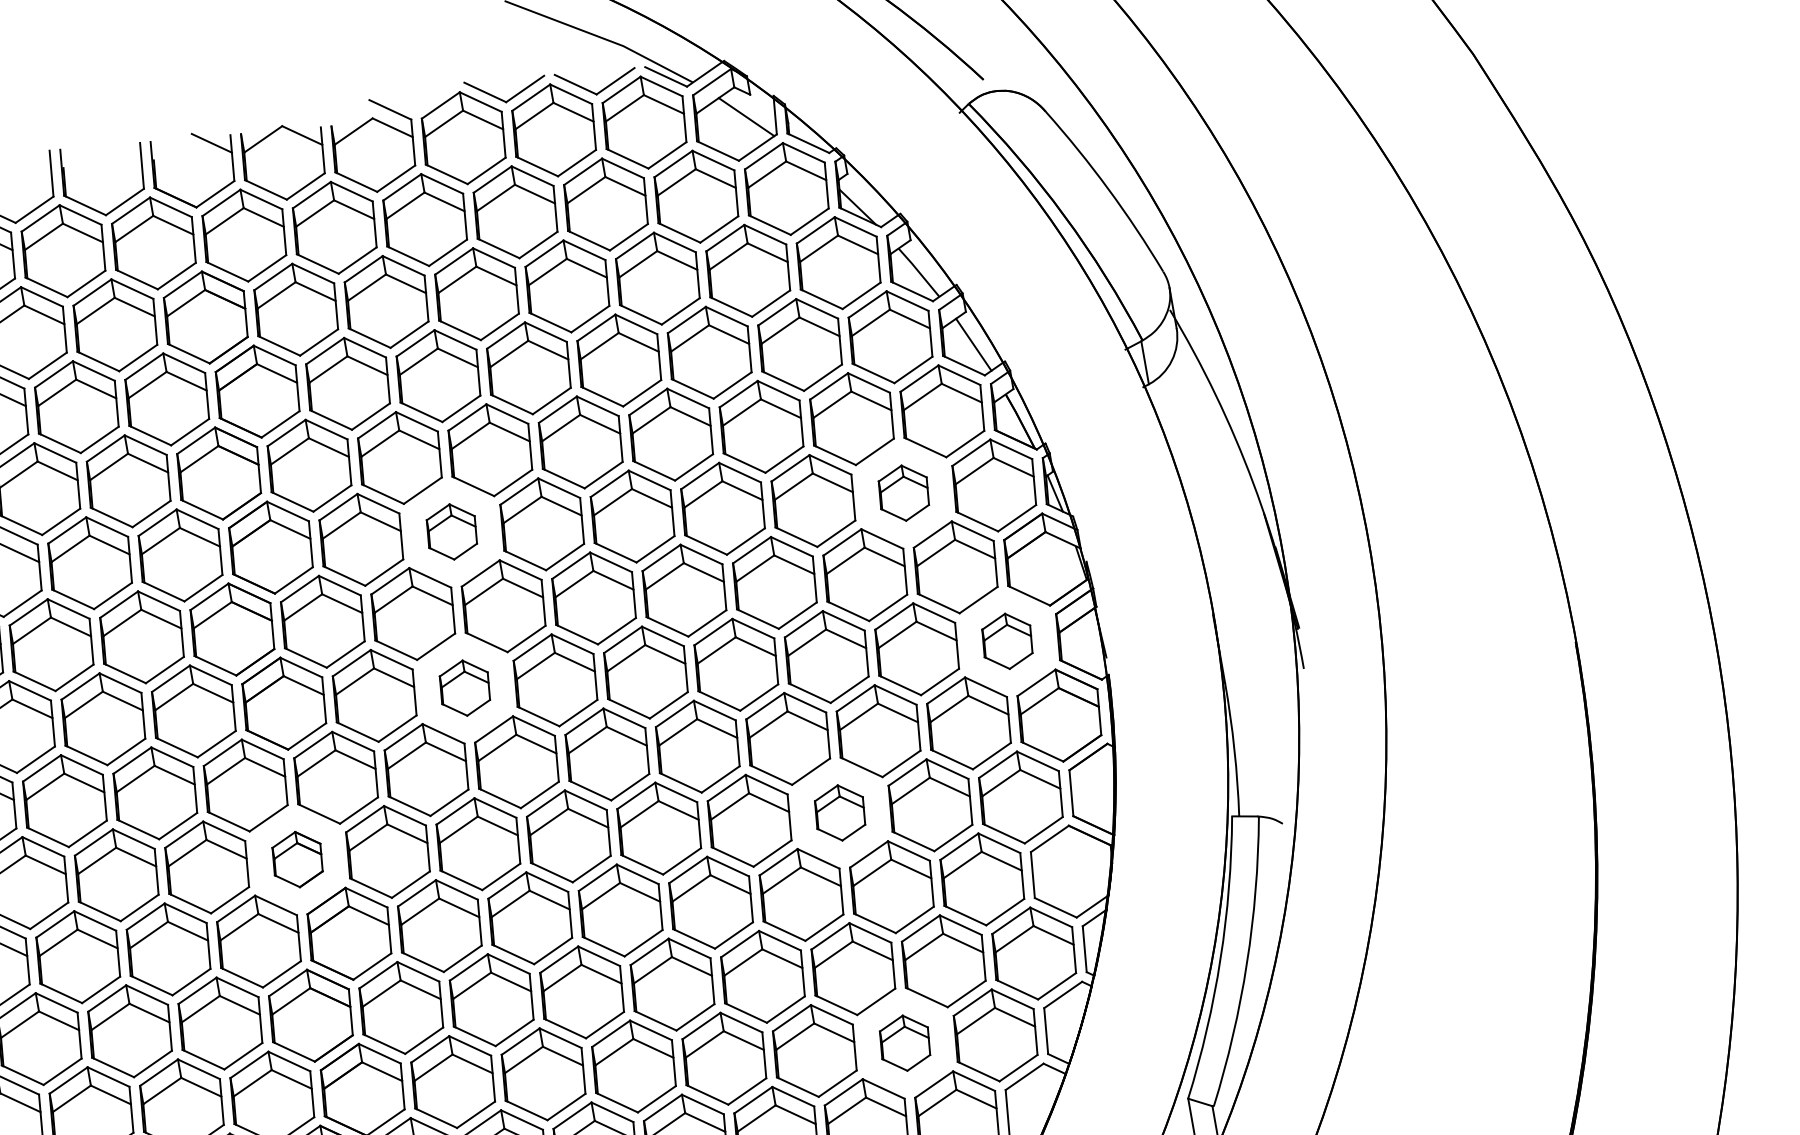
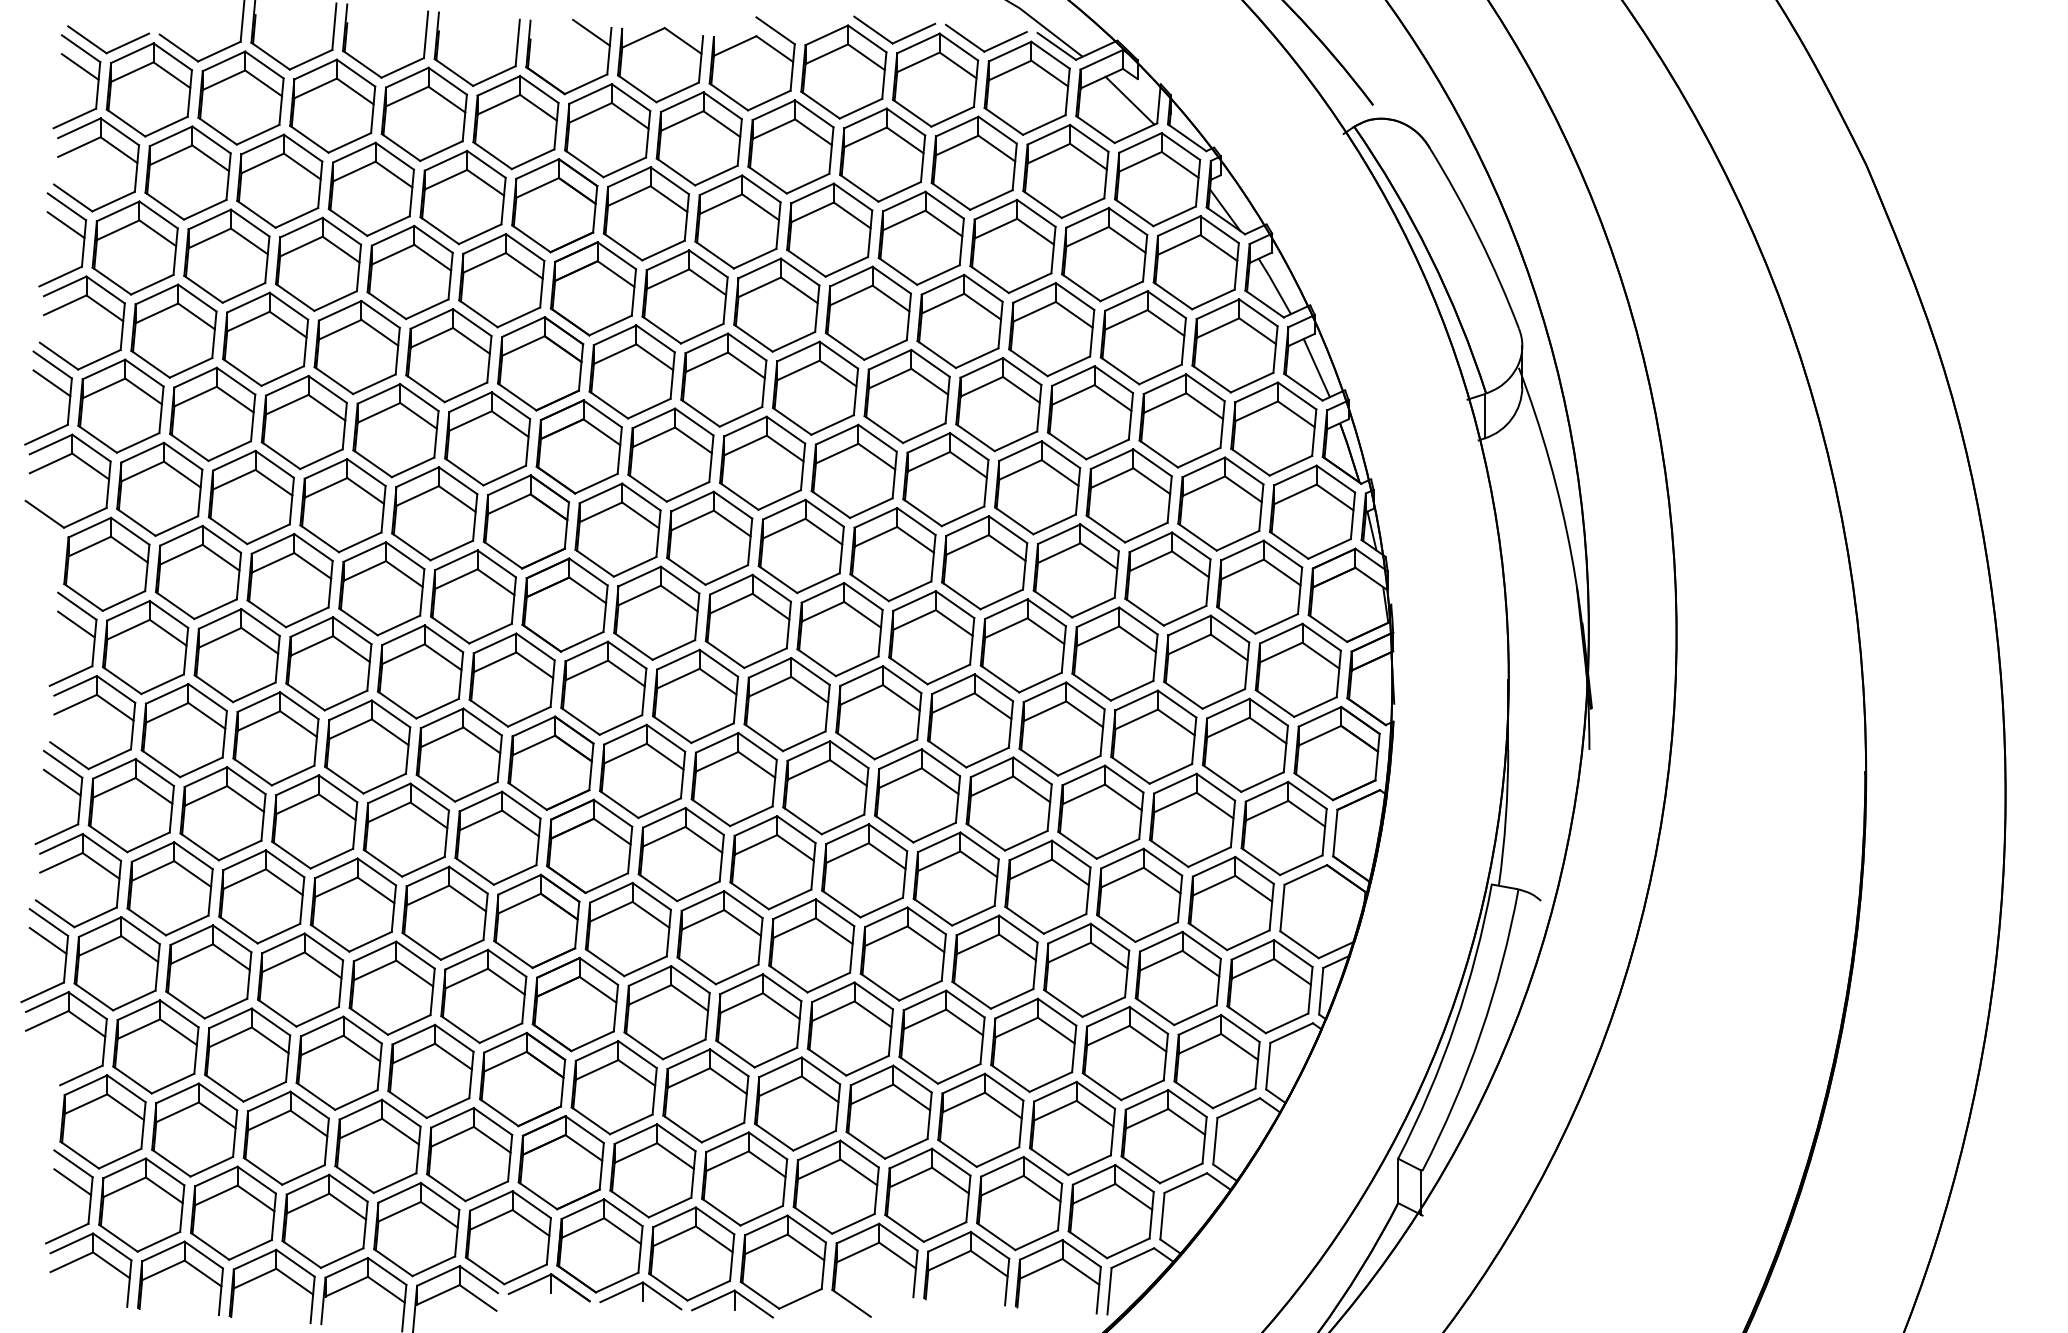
part: (903, 492) -> (1220, 503), size x1.67
part: (451, 531) -> (762, 462), size x1.67
part: (1006, 640) -> (1297, 669), size x1.67
part: (464, 688) -> (747, 621), size x1.67
part: (839, 812) -> (1100, 811), size x1.67
part: (297, 859) -> (550, 762), size x1.67
part: (904, 1043) -> (1124, 1053), size x1.67

